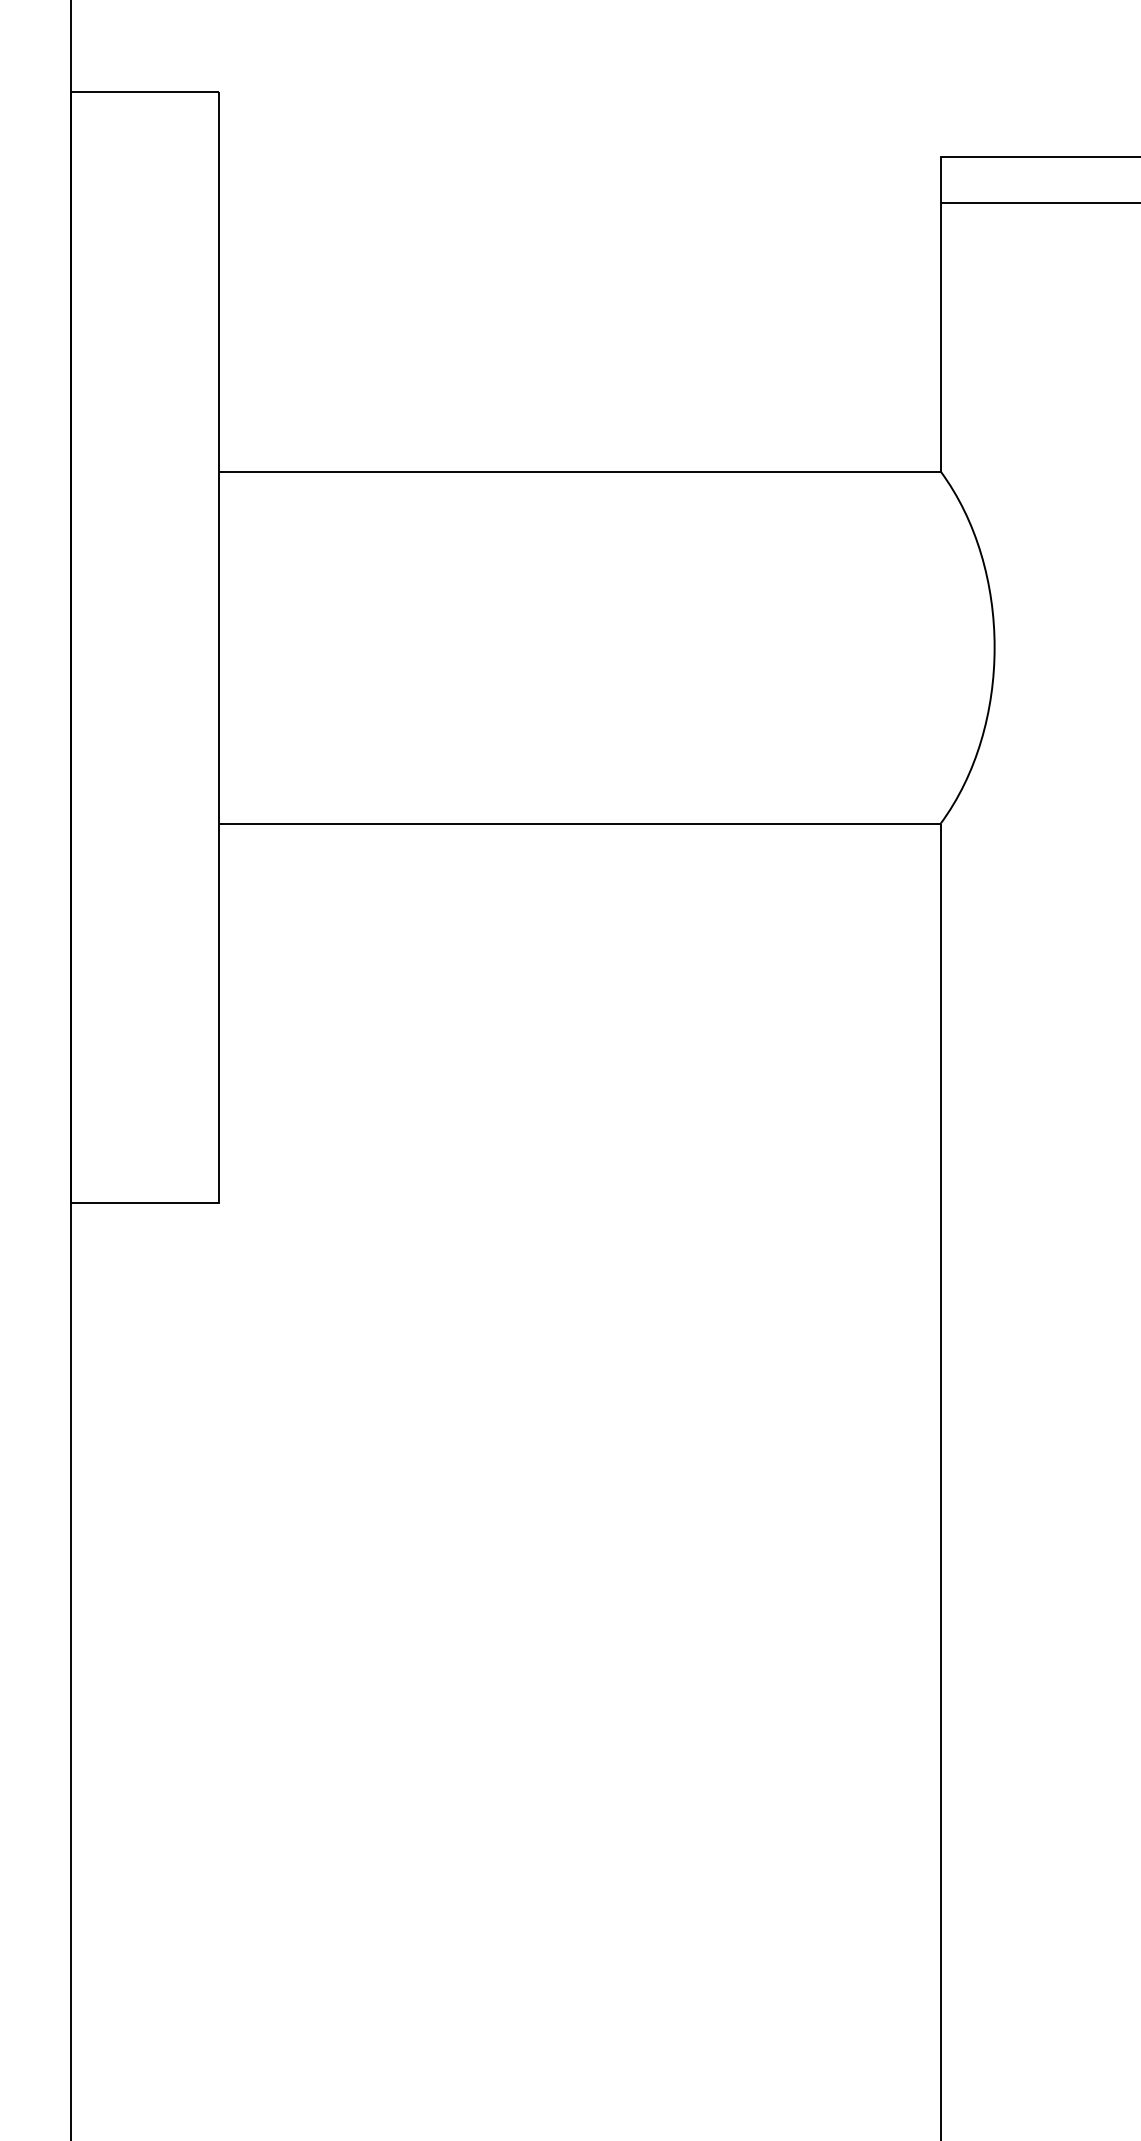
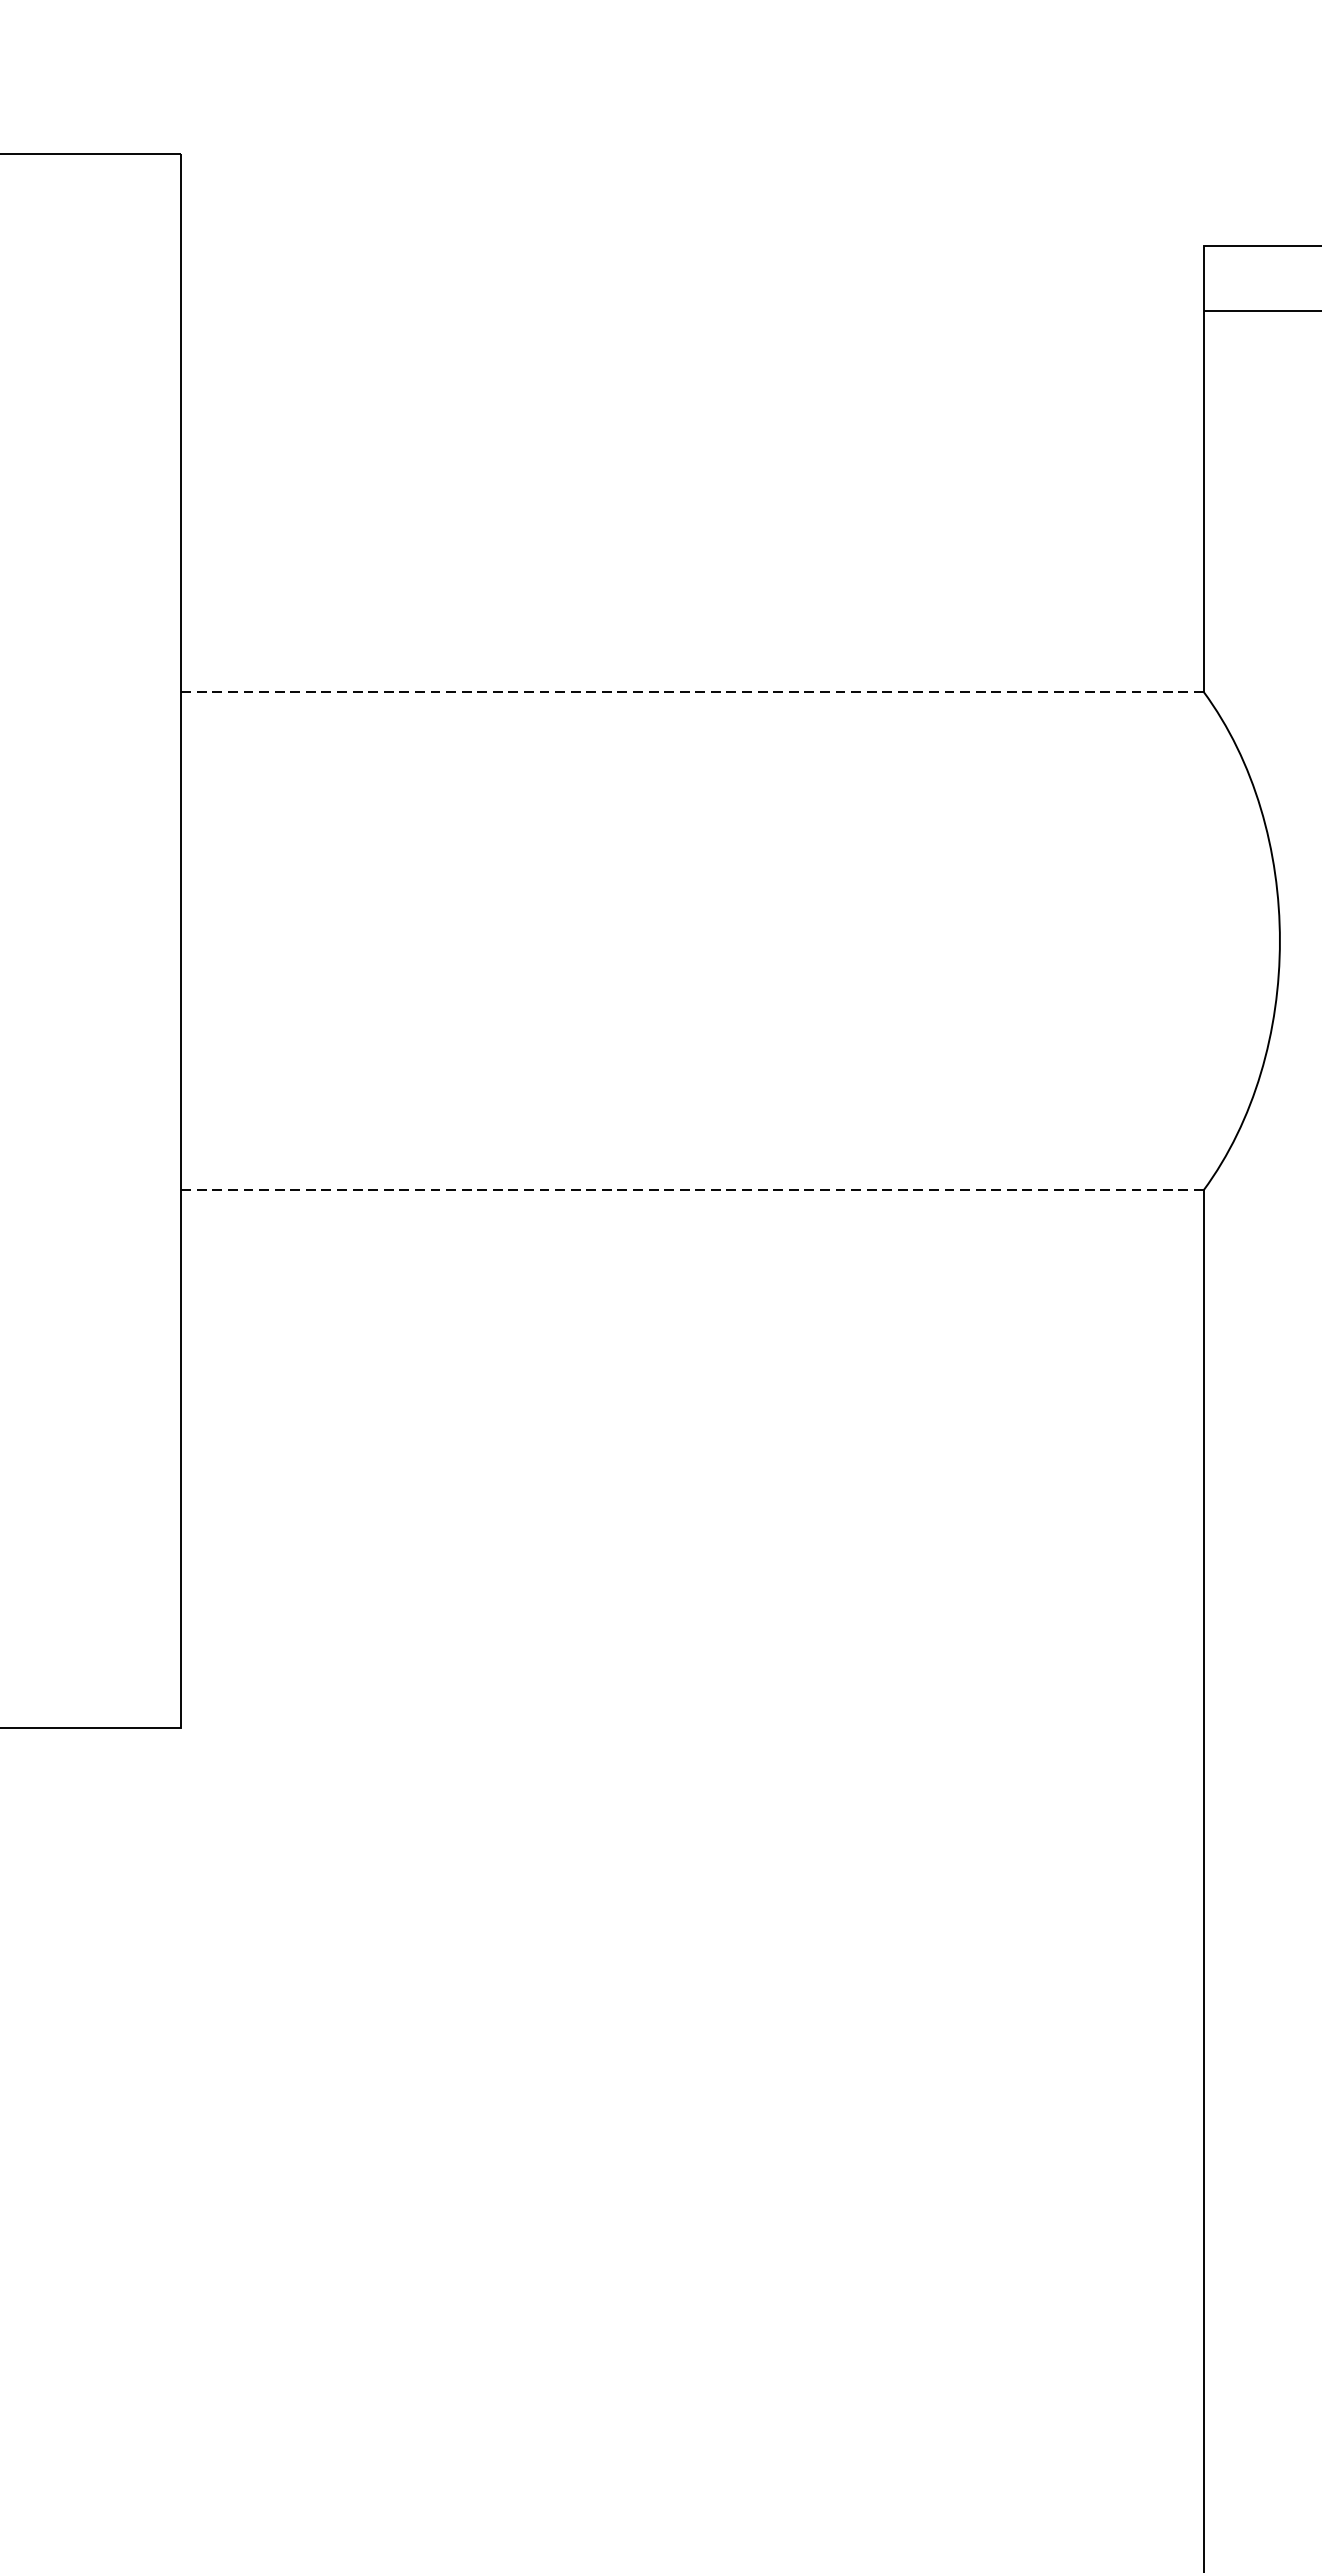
line: (579, 471) -> (692, 691), solid -> dashed
line: (579, 823) -> (692, 1190), solid -> dashed

